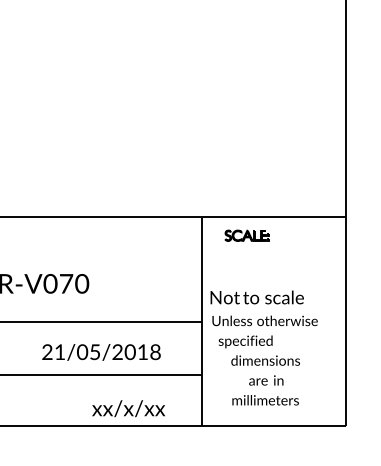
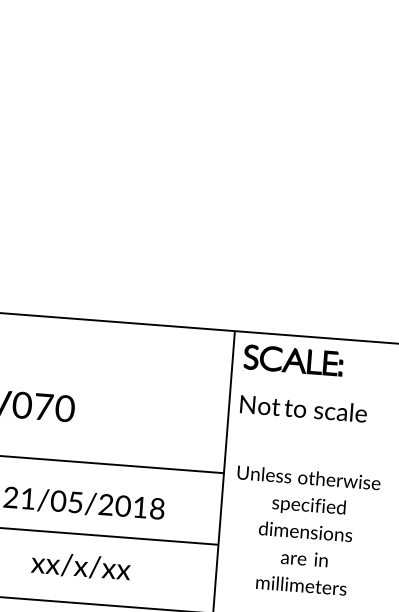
part: (246, 235) -> (292, 360), size x1.67
text: (256, 297) -> (302, 408), moved
text: (245, 341) -> (308, 505), moved
text: (128, 408) -> (80, 565), moved

